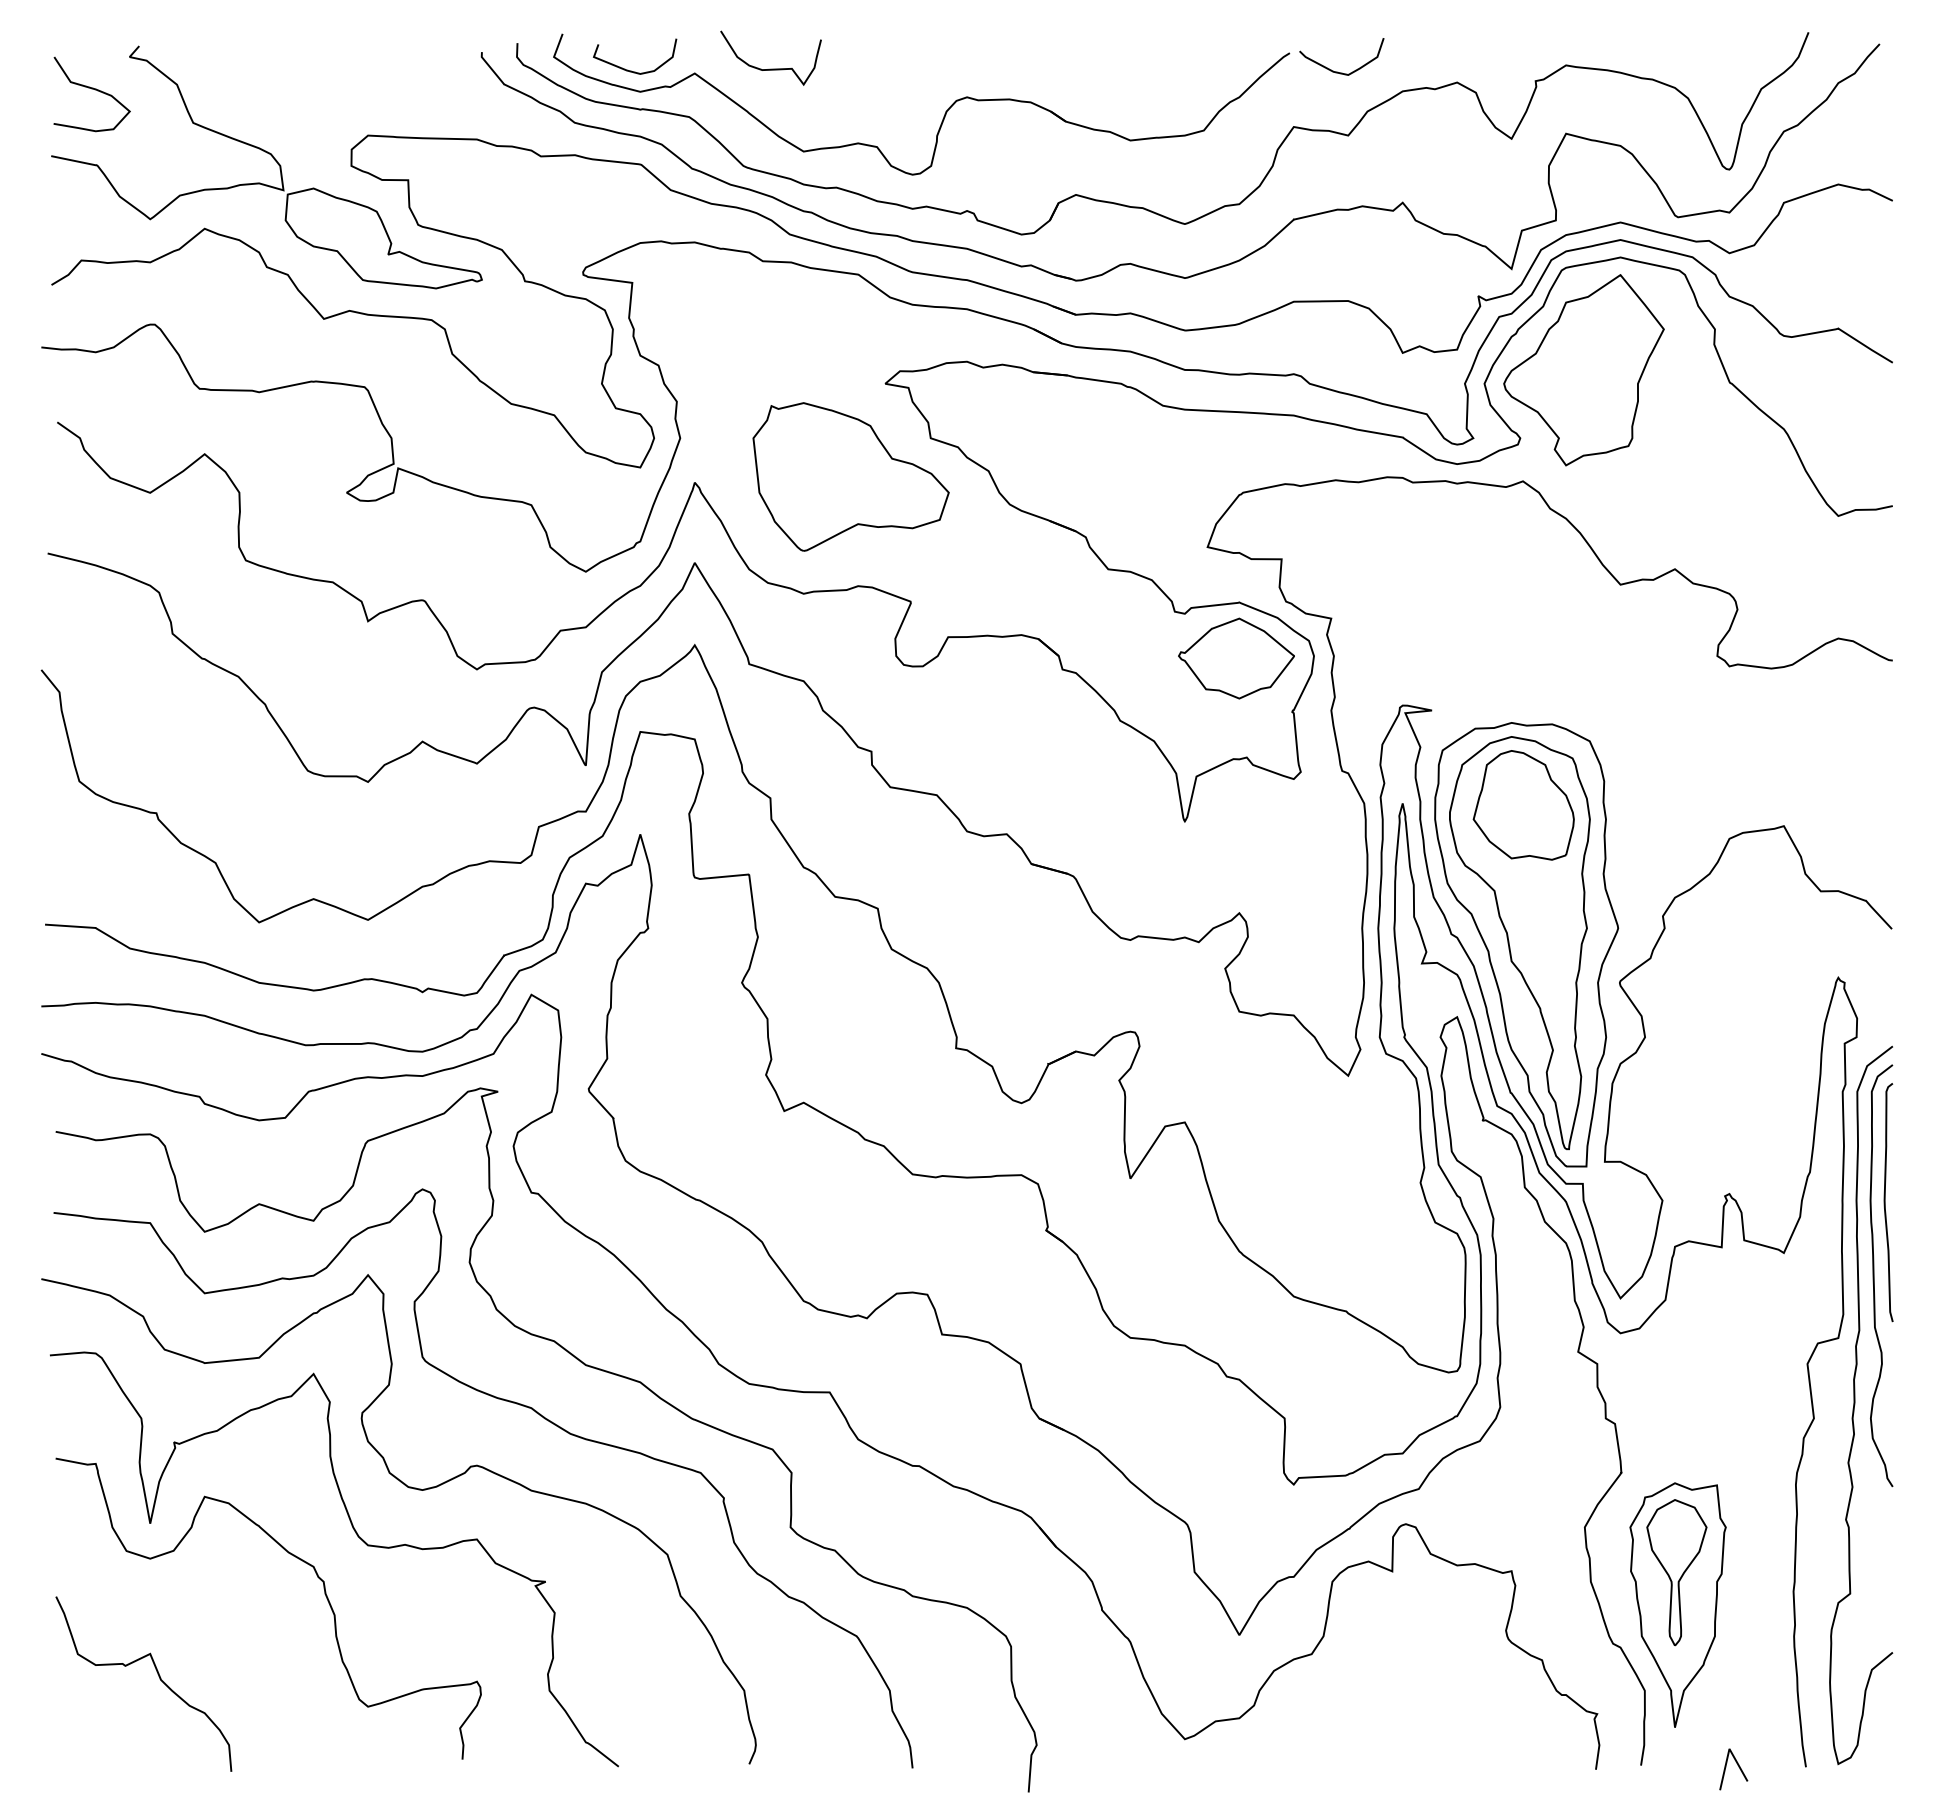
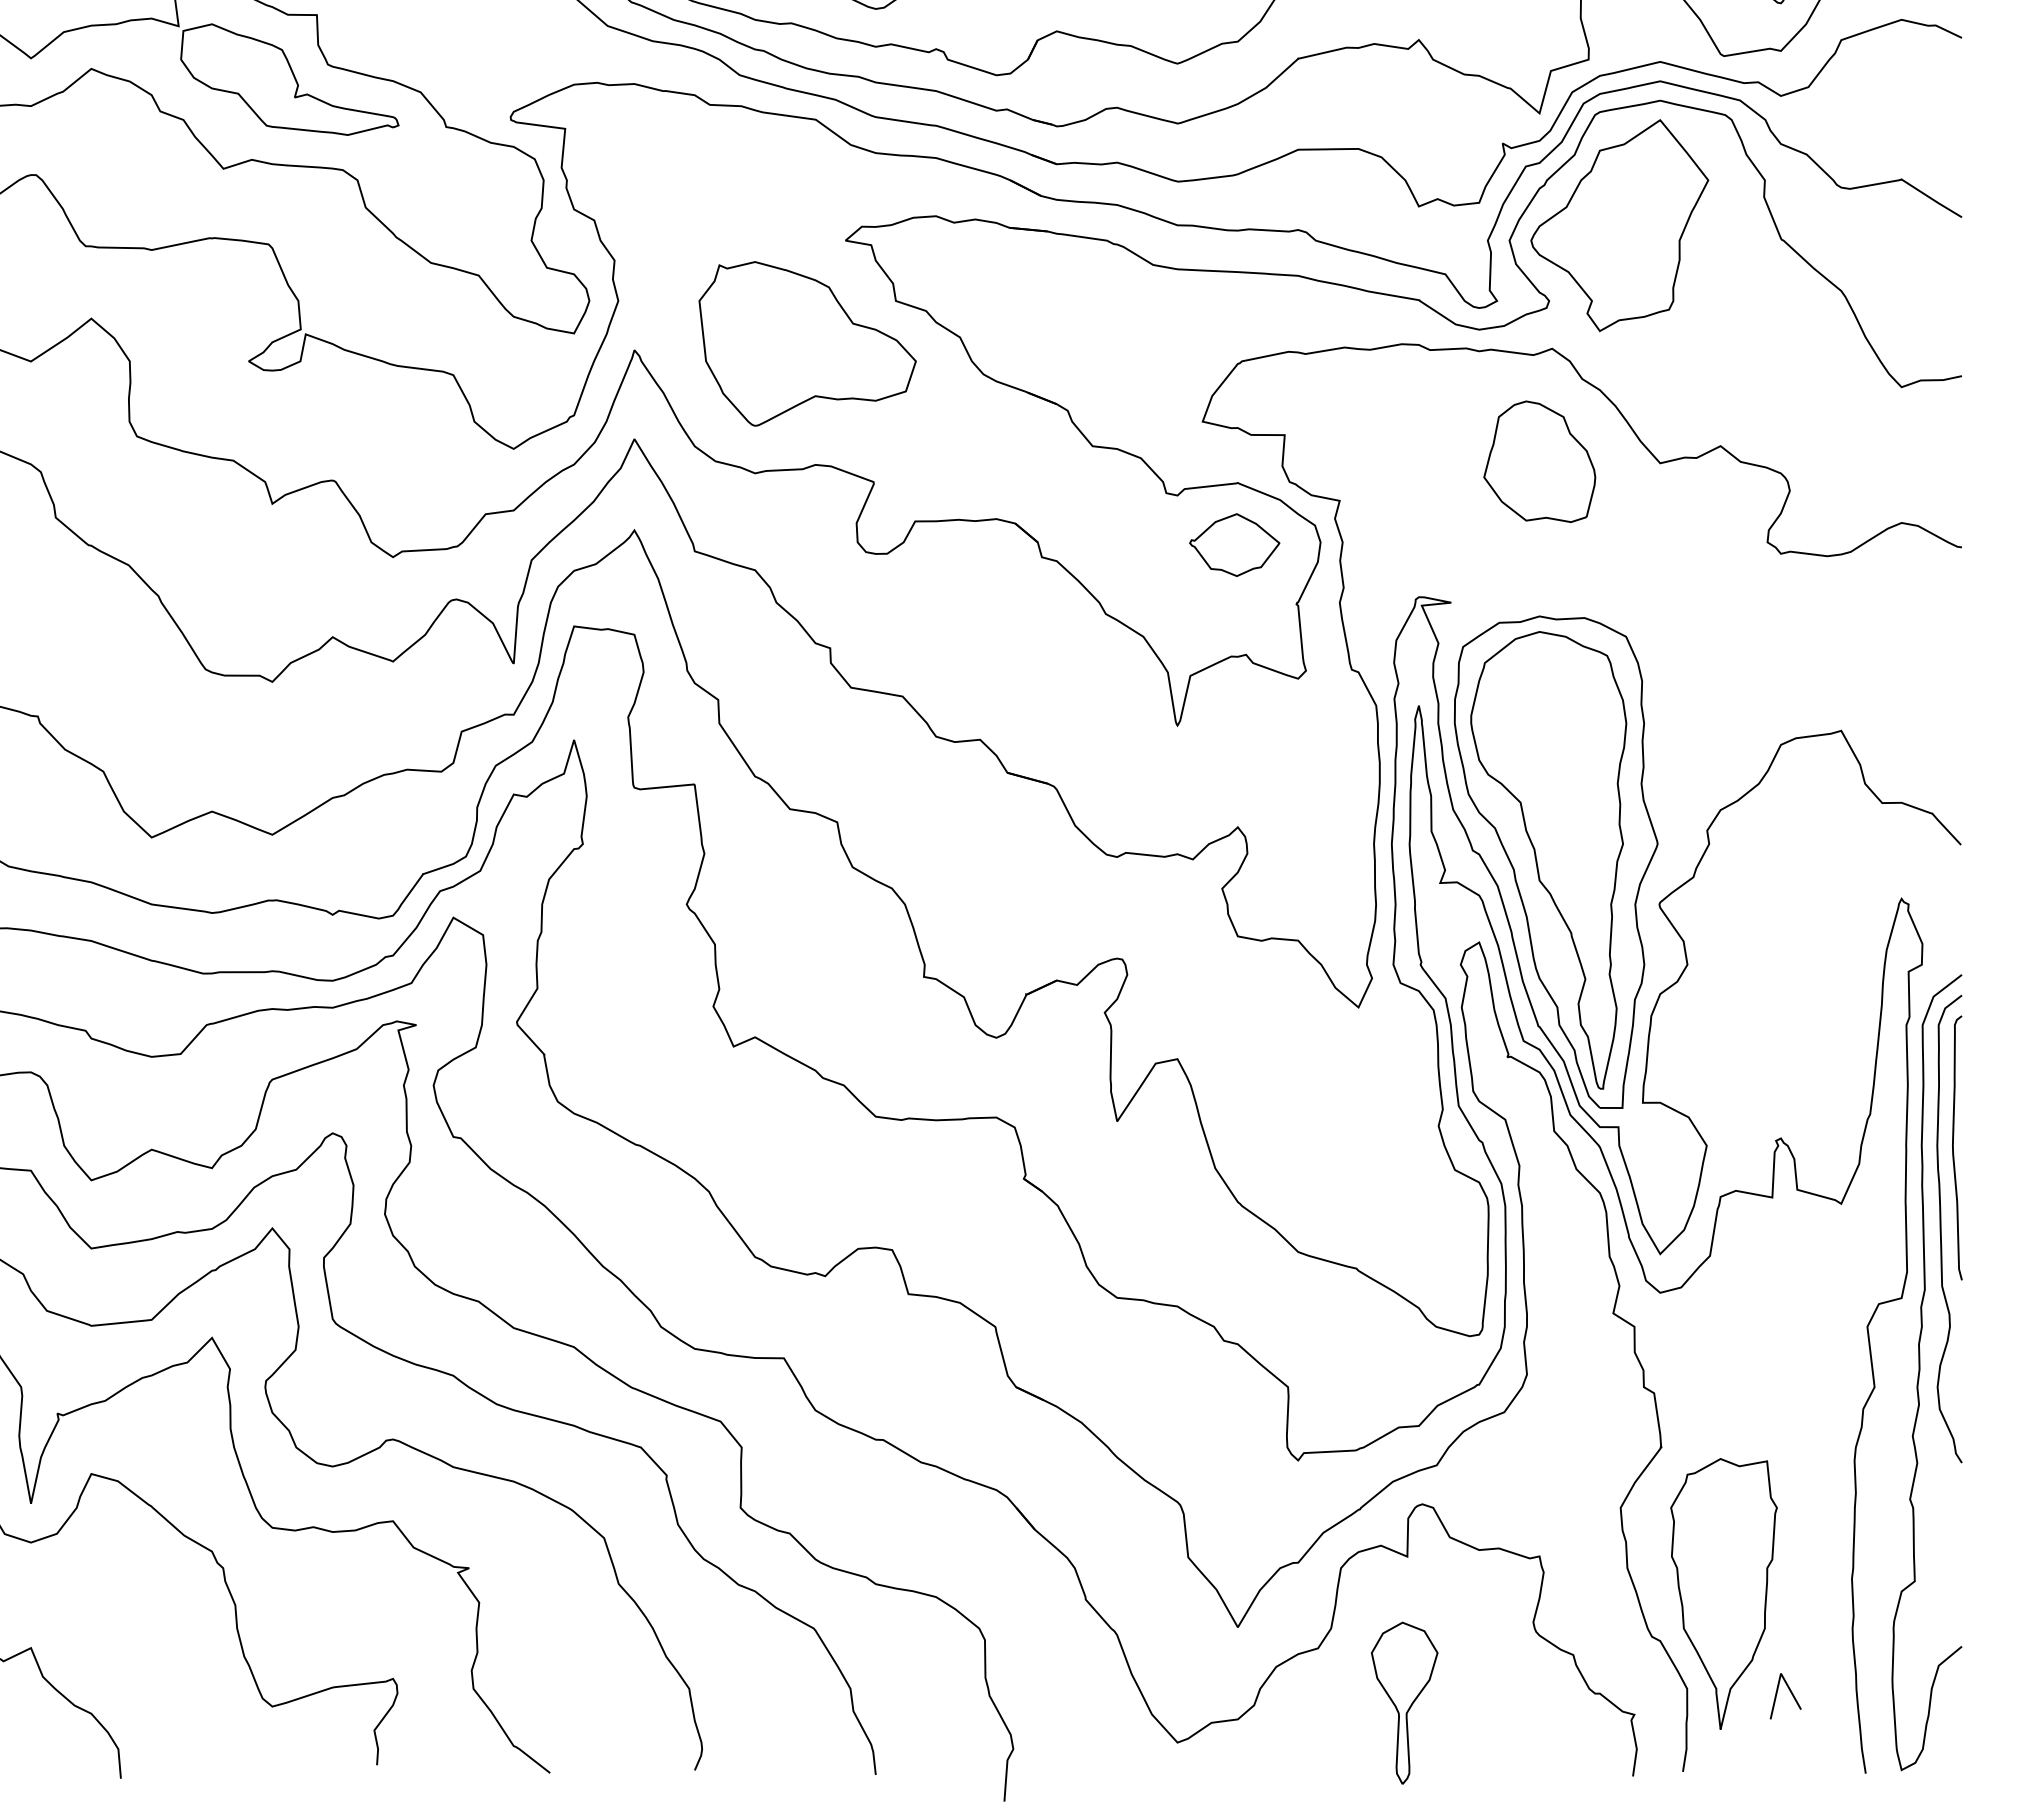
part: (1236, 658) -> (1234, 545), size x0.7
part: (1523, 805) -> (1539, 461), moved
part: (1676, 1572) -> (1404, 1703), moved
line: (1738, 1767) -> (1790, 1694), moved

